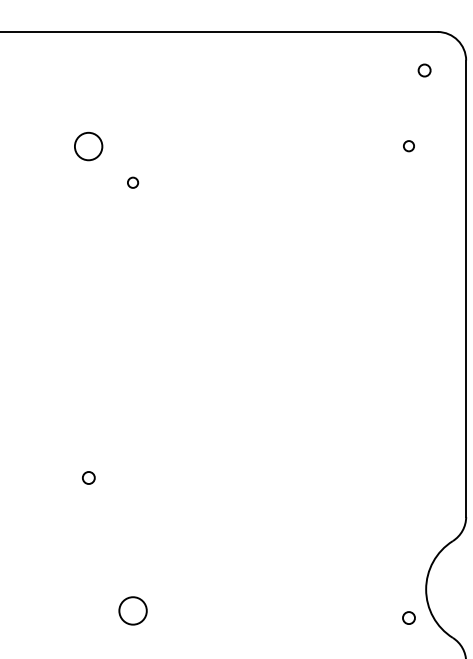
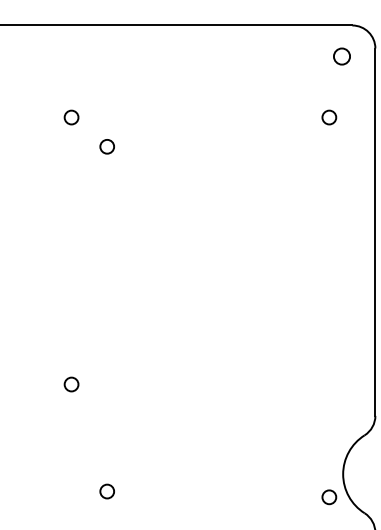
circle: (424, 70) -> (341, 56), size x1.67
circle: (88, 145) -> (71, 116), size x0.62
circle: (408, 145) -> (328, 116), size x1.67
circle: (132, 182) -> (106, 146), size x1.67
circle: (88, 477) -> (71, 384), size x1.43
circle: (132, 610) -> (106, 491), size x0.62
circle: (408, 617) -> (328, 496), size x1.43

